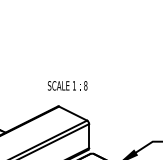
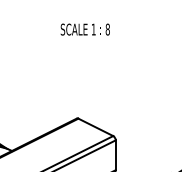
text: (67, 85) -> (85, 29), moved

